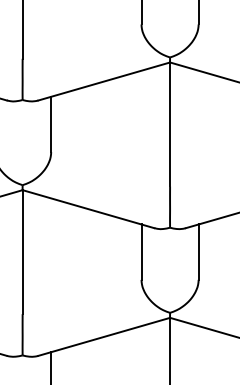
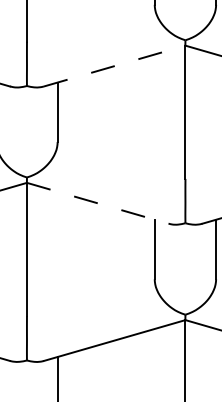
line: (104, 81) -> (114, 66), solid -> dashed
line: (88, 209) -> (97, 203), solid -> dashed

